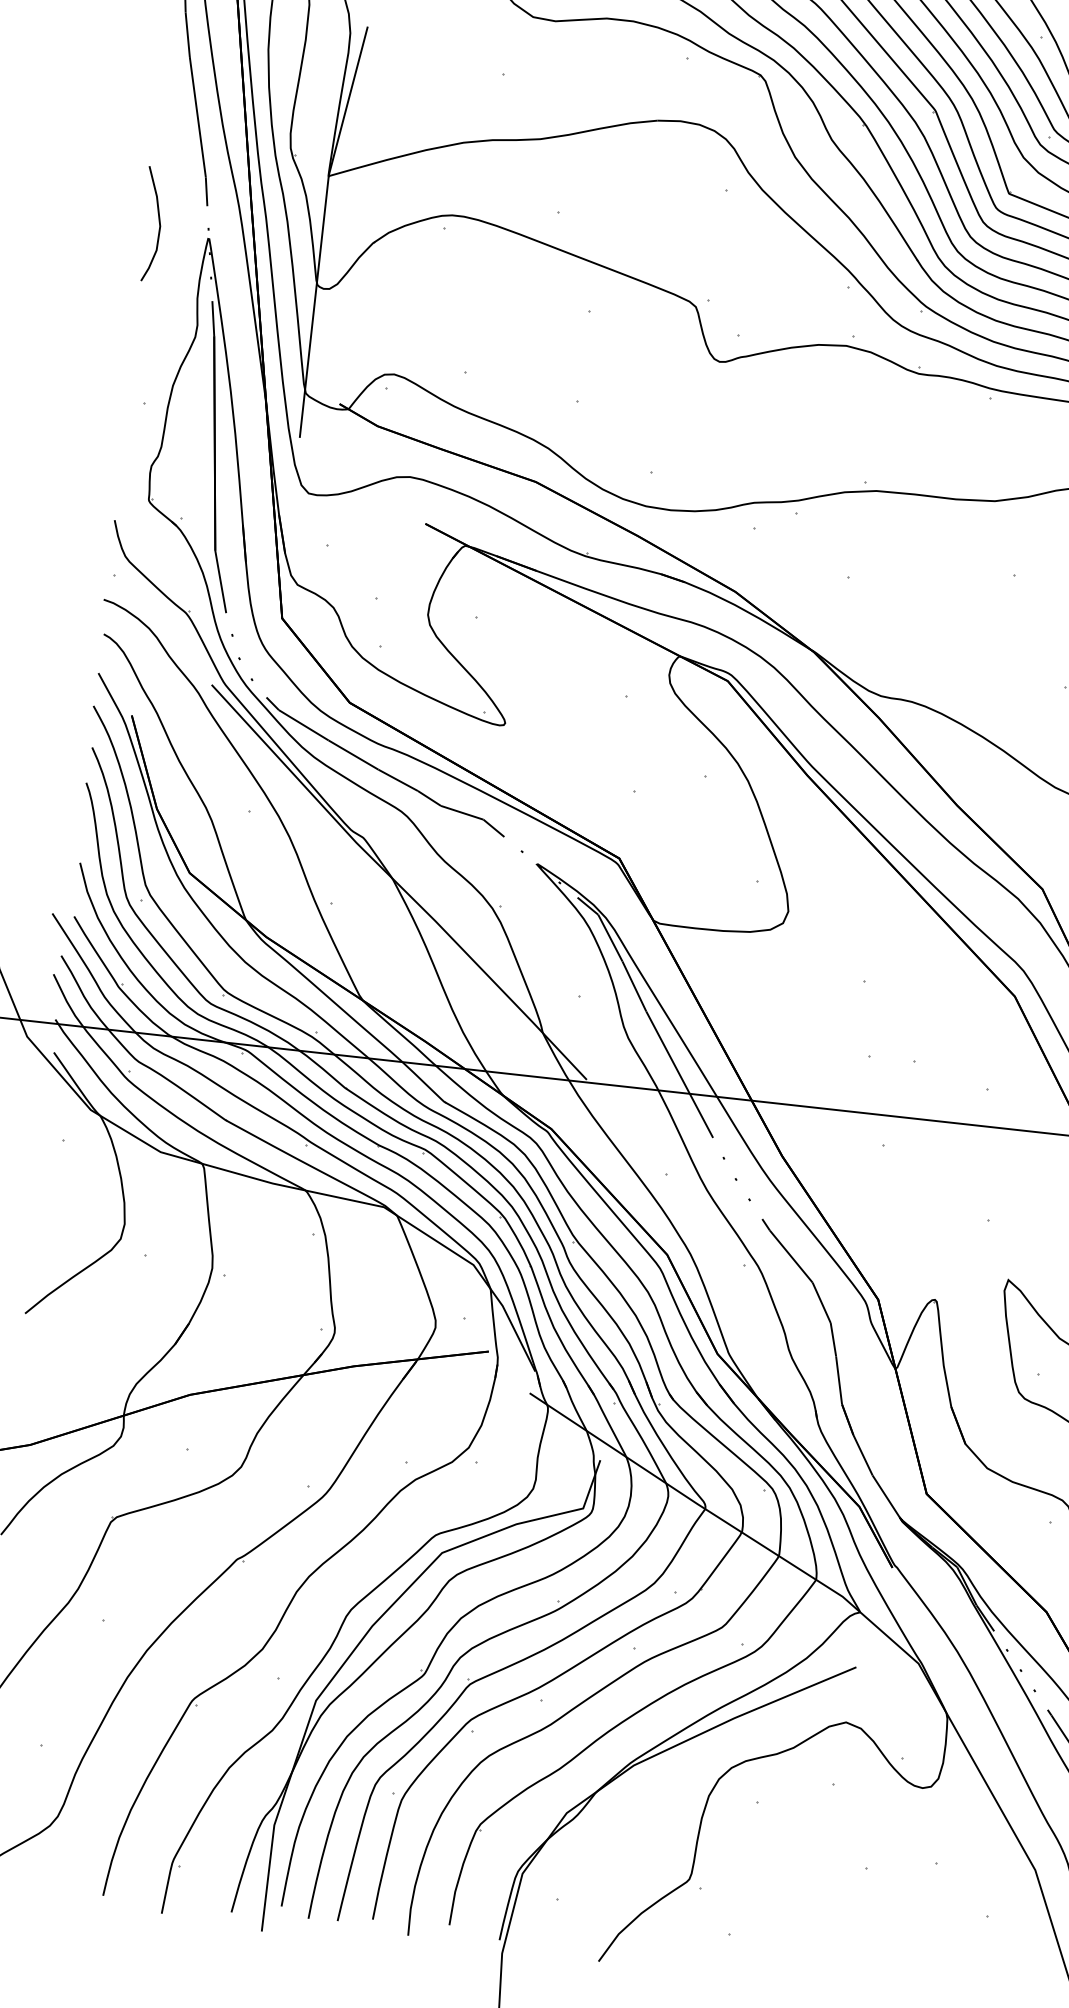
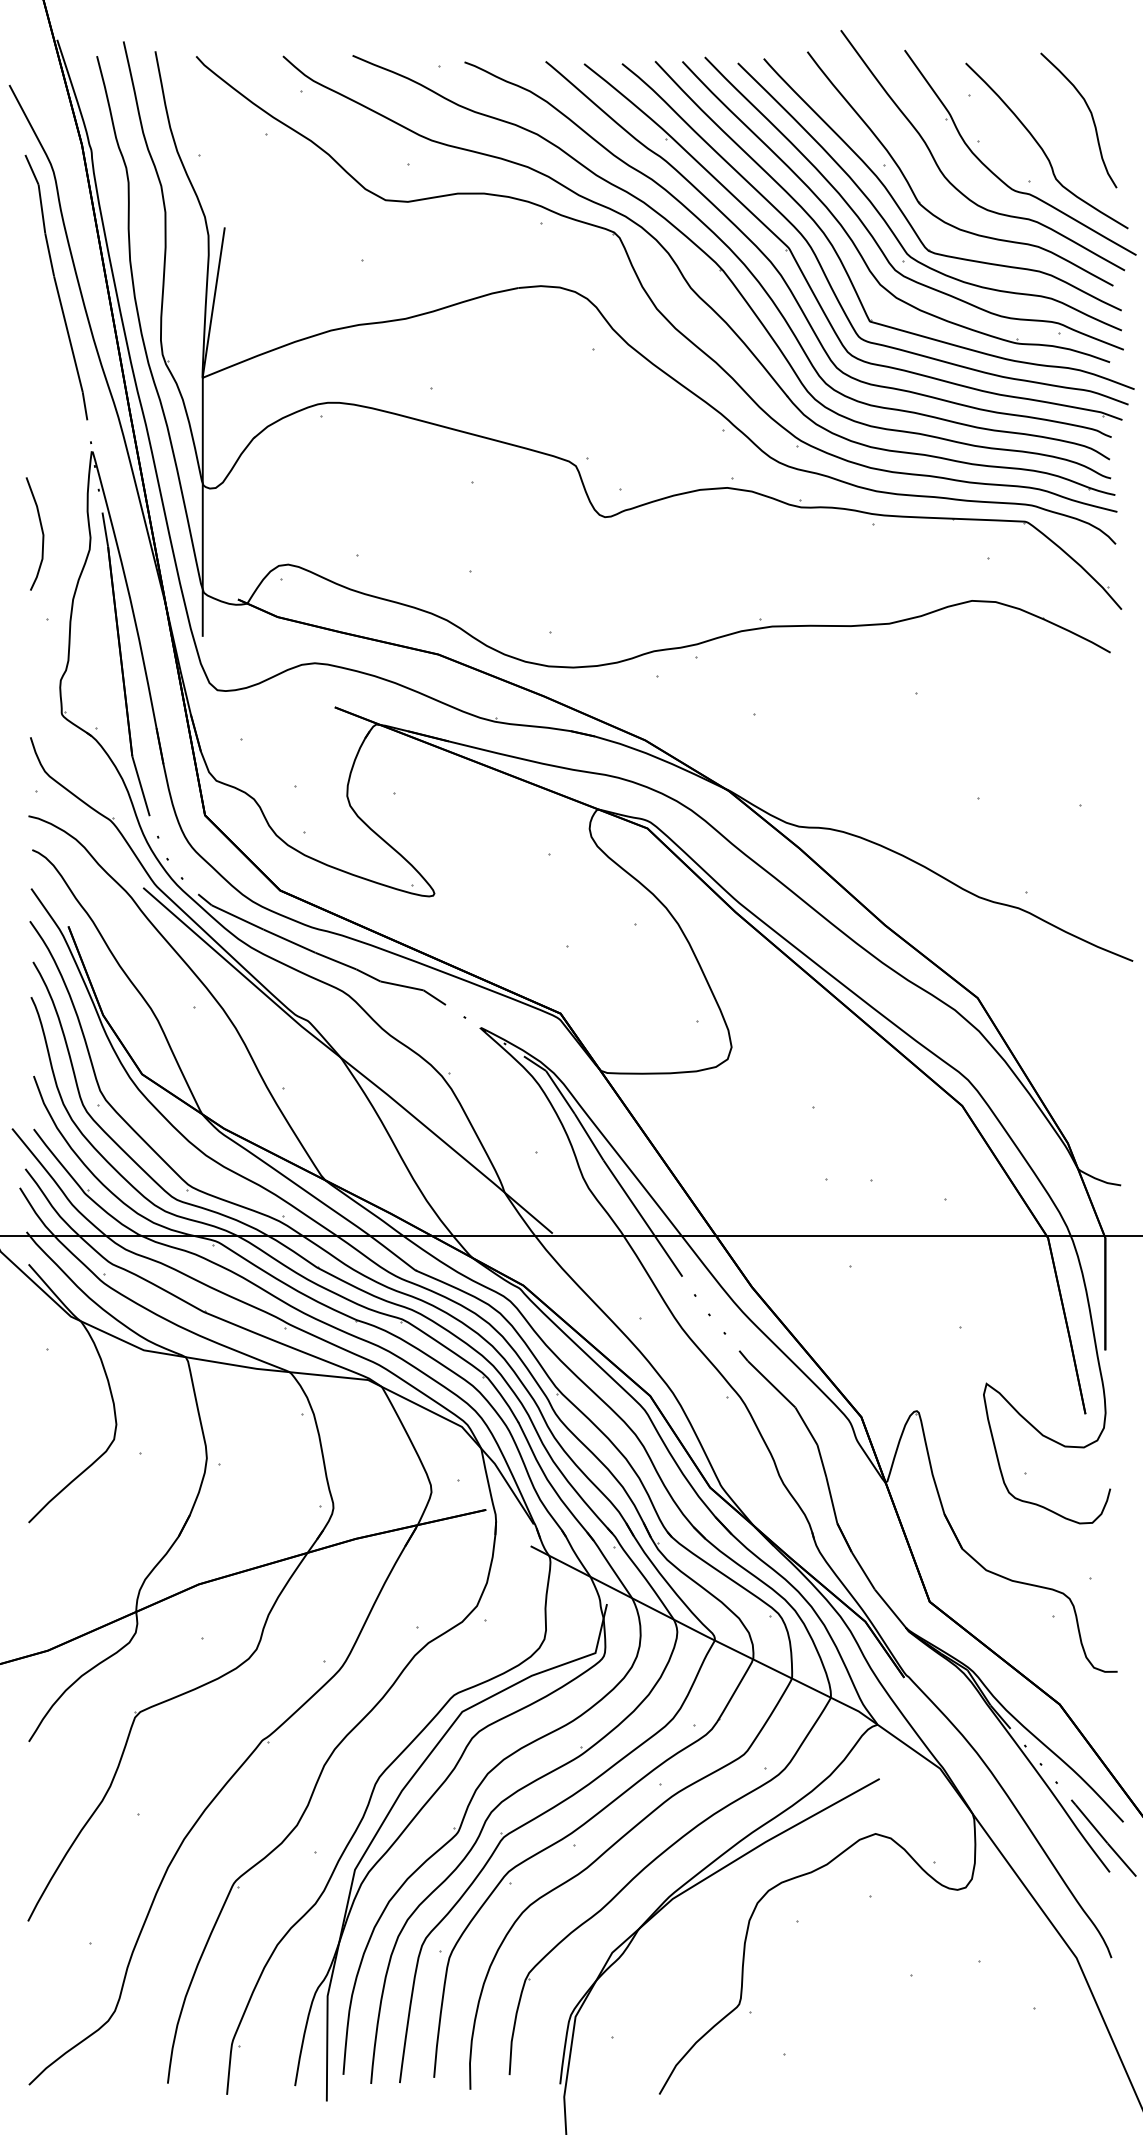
curve: (158, 222) -> (41, 531), moved

